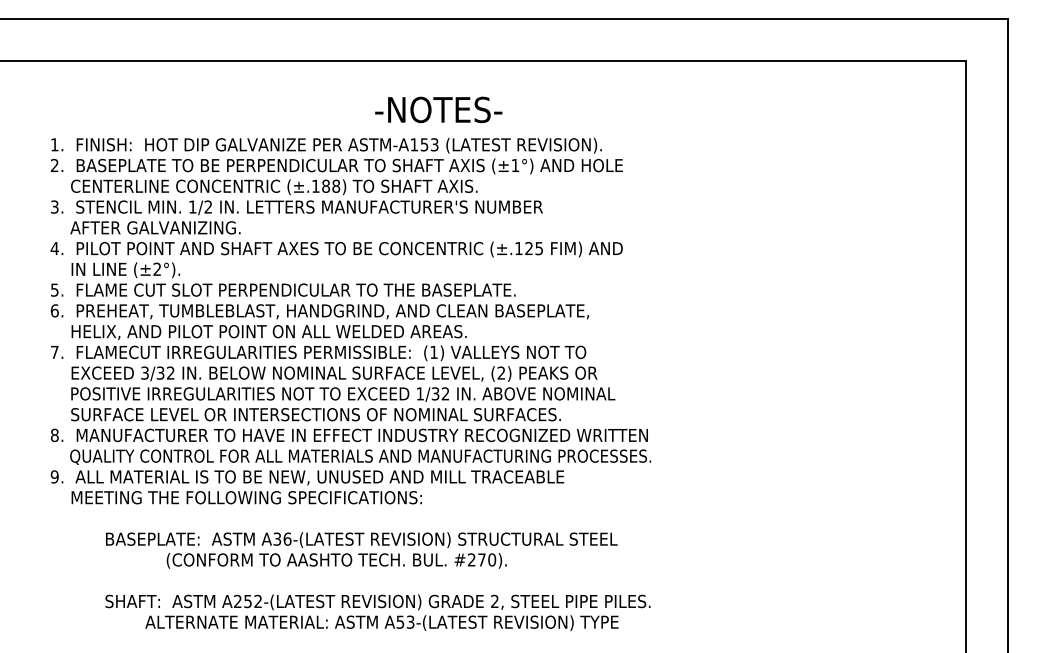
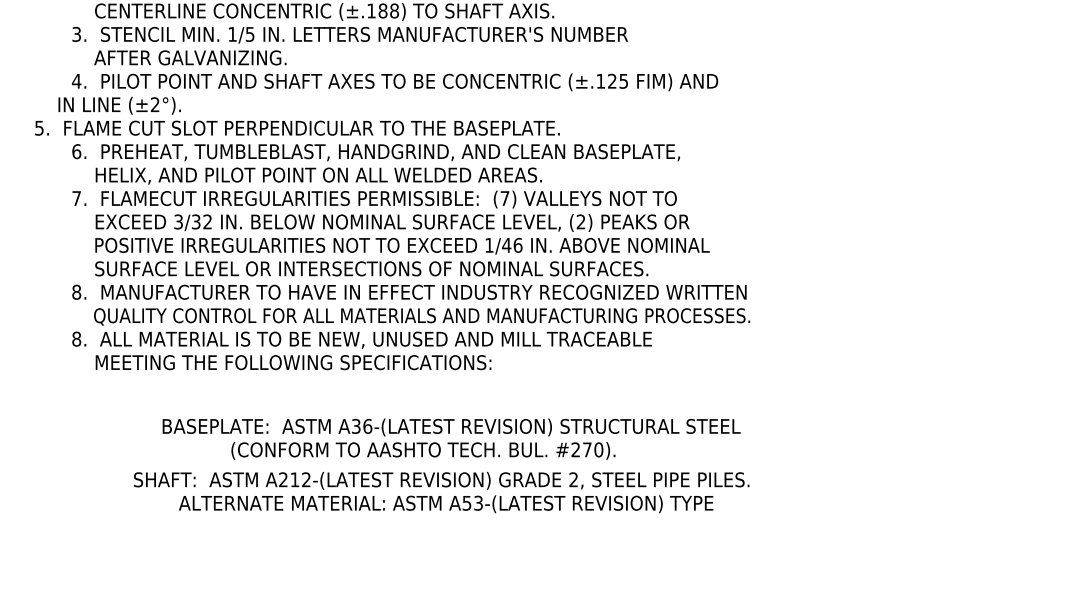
text: (208, 206) -> (250, 33), 1/2 -> 1/5
text: (283, 279) -> (297, 116), moved
text: (433, 352) -> (504, 198), (1) -> (7)
text: (440, 393) -> (512, 244), 1/32 -> 1/46
text: (54, 476) -> (76, 338), 9. -> 8.
text: (361, 550) -> (451, 439), moved
text: (247, 601) -> (294, 479), A252-(LATEST -> A212-(LATEST

